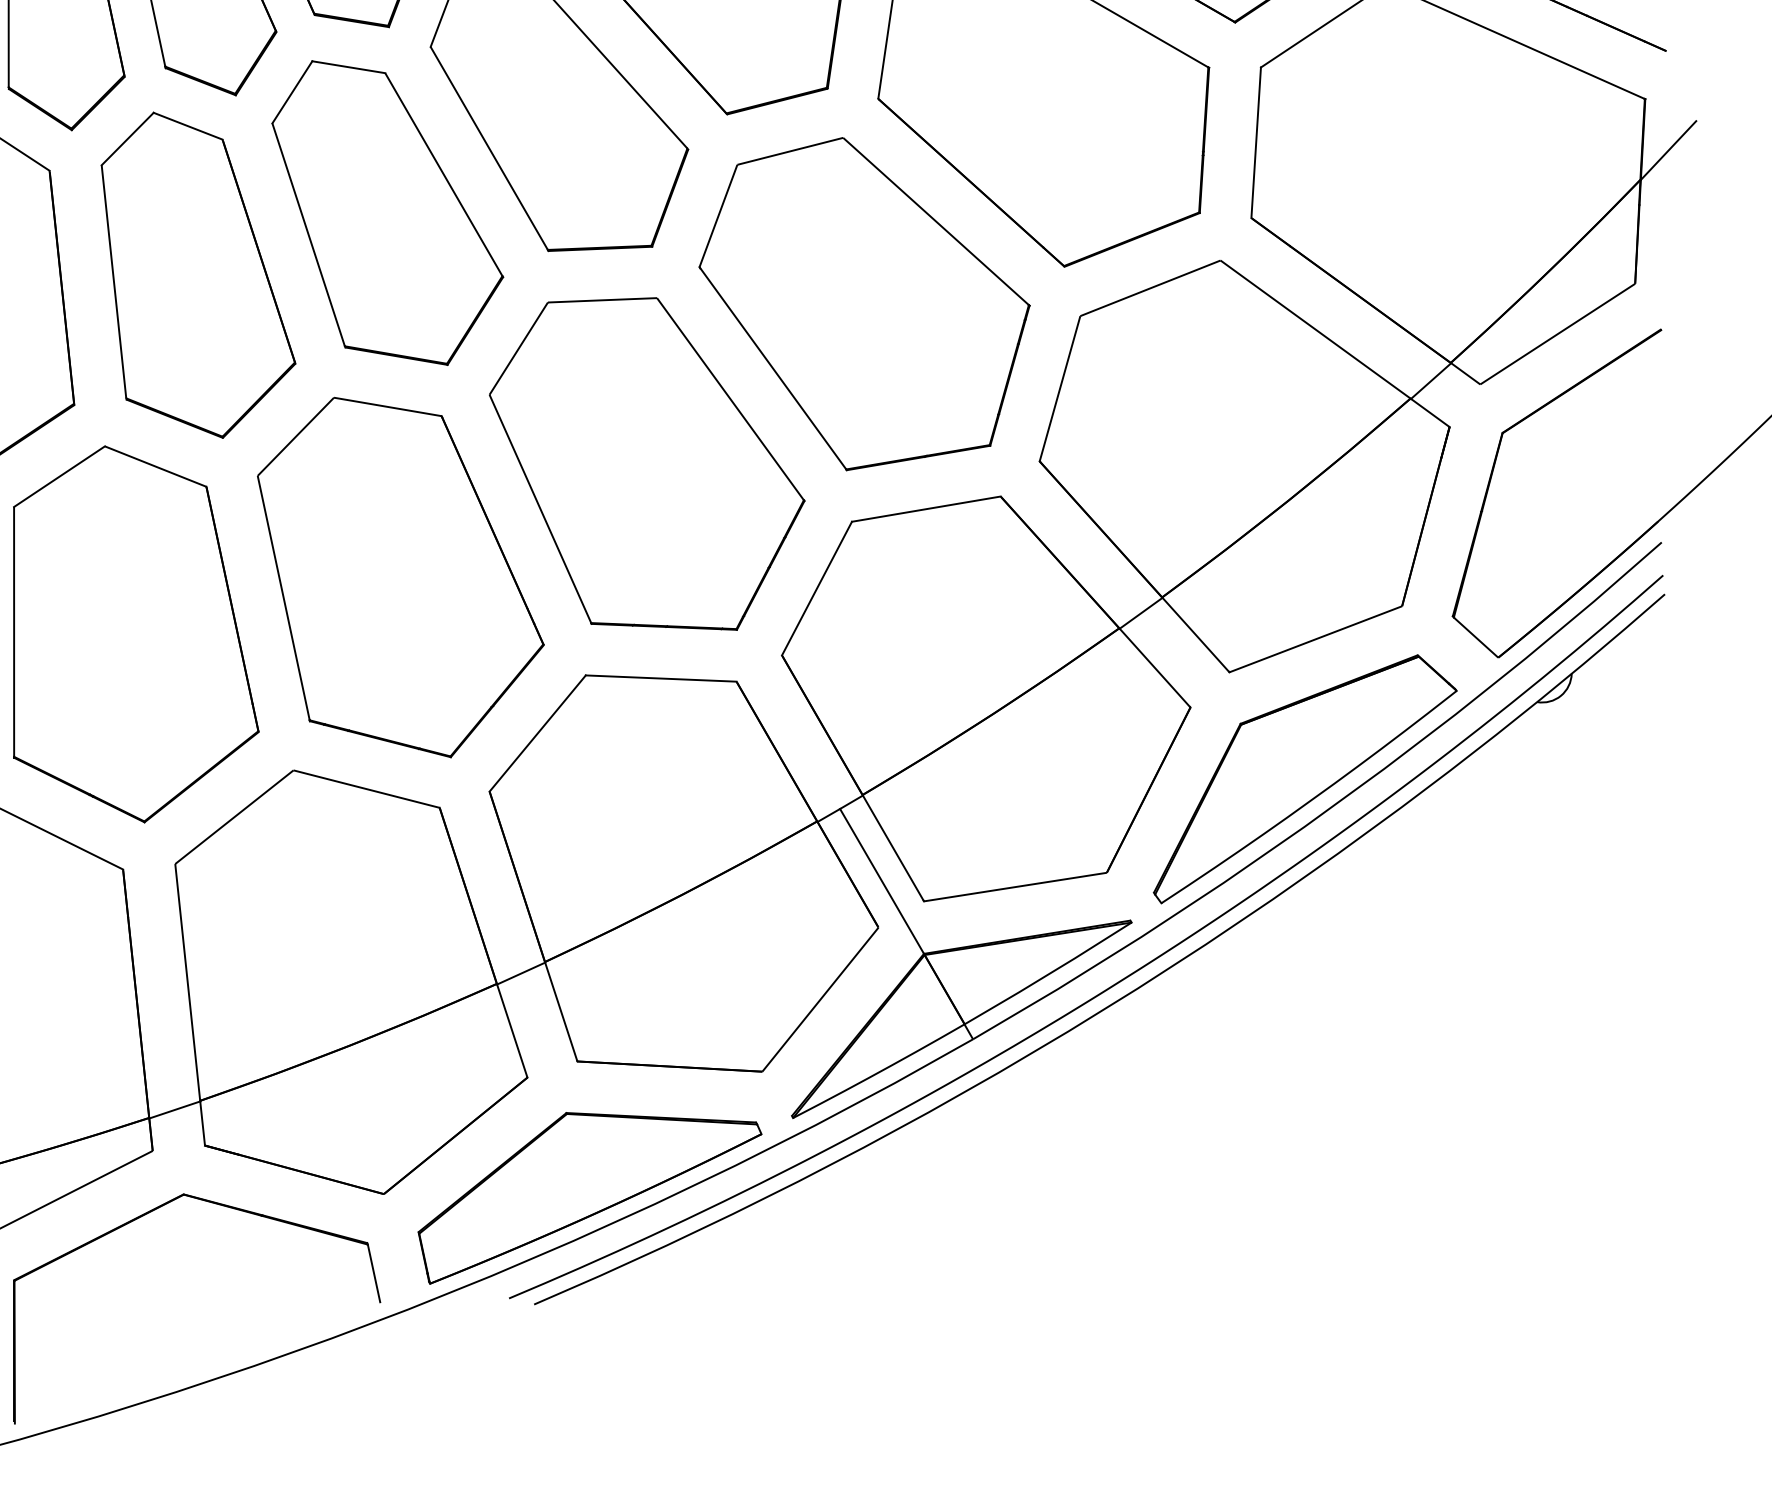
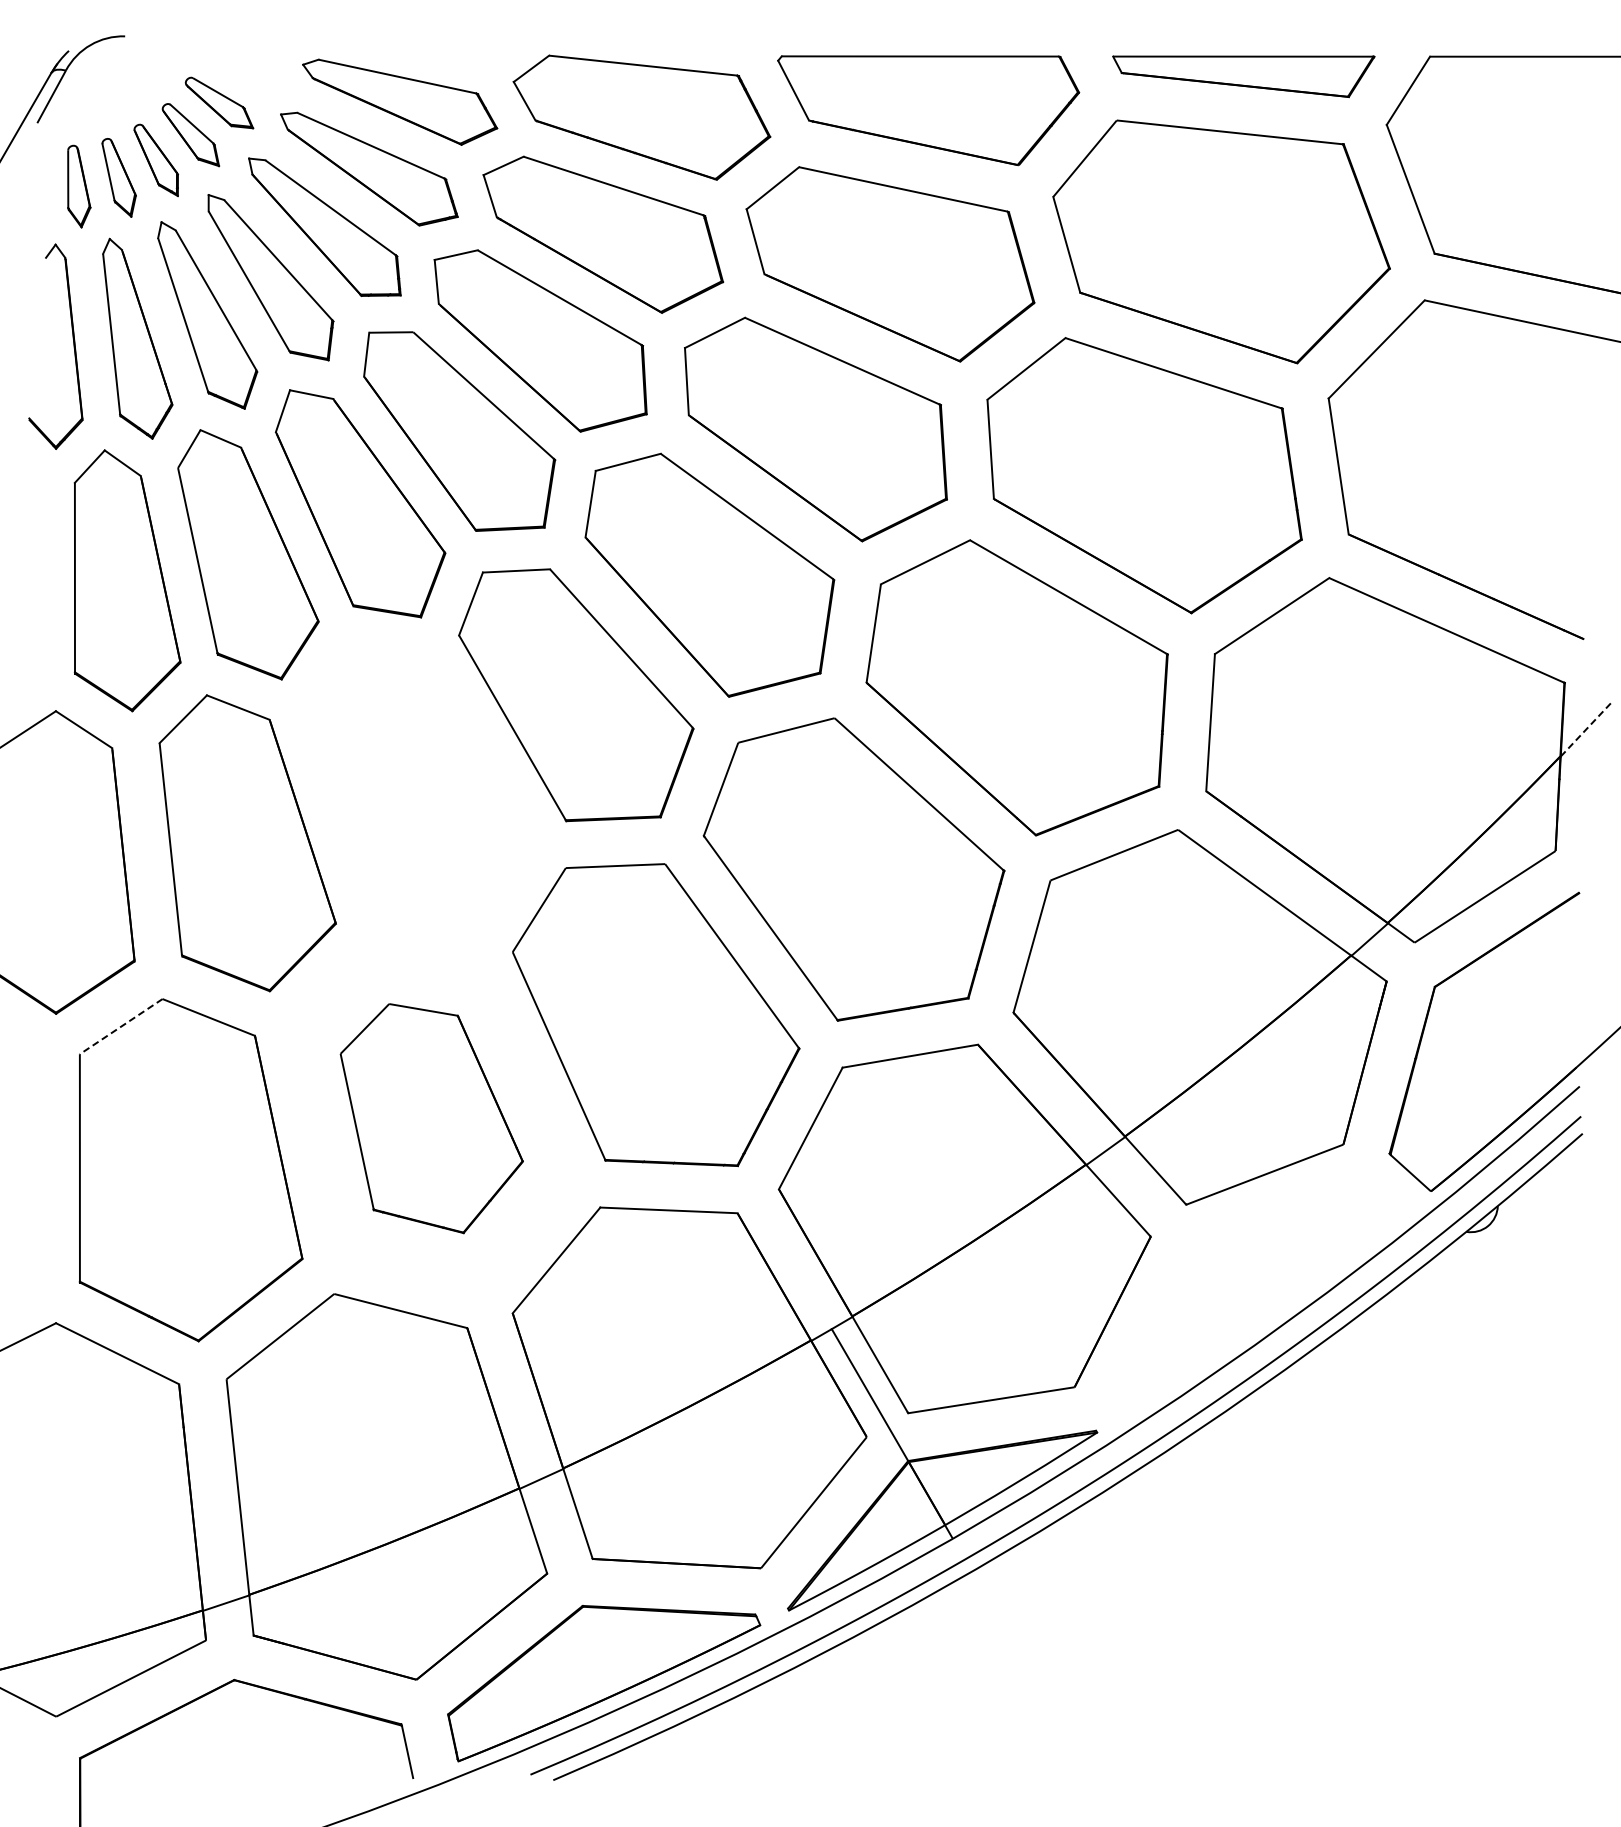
line: (1668, 150) -> (1585, 729), solid -> dashed
part: (388, 212) -> (420, 786), removed
line: (59, 476) -> (121, 1026), solid -> dashed
part: (400, 577) -> (431, 1118), size x0.7
part: (1305, 778) -> (1255, 1301), removed

